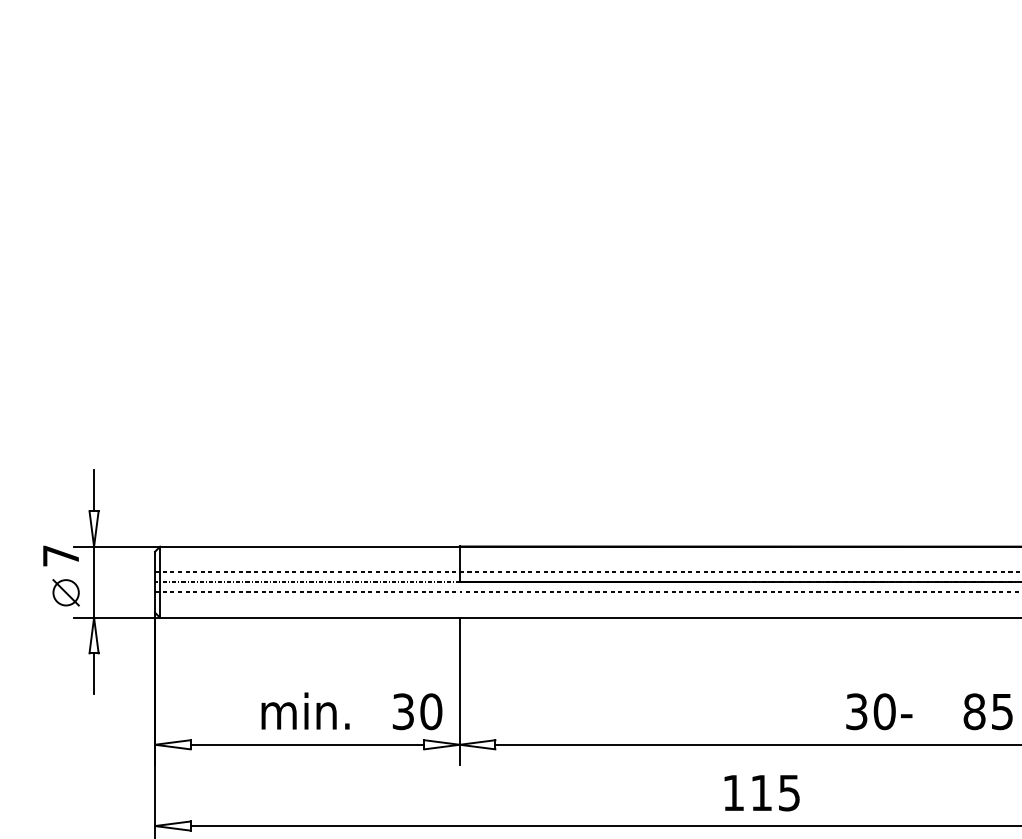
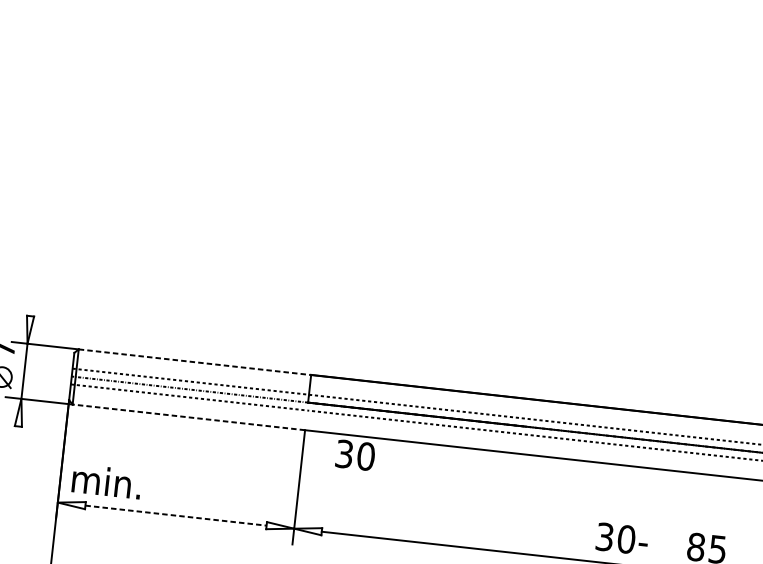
line: (94, 490) -> (32, 300), removed
line: (309, 546) -> (194, 362), solid -> dashed
line: (309, 617) -> (188, 417), solid -> dashed
line: (94, 673) -> (17, 442), removed
text: (305, 710) -> (106, 481), moved
text: (417, 711) -> (355, 455), moved
line: (307, 744) -> (176, 515), solid -> dashed

